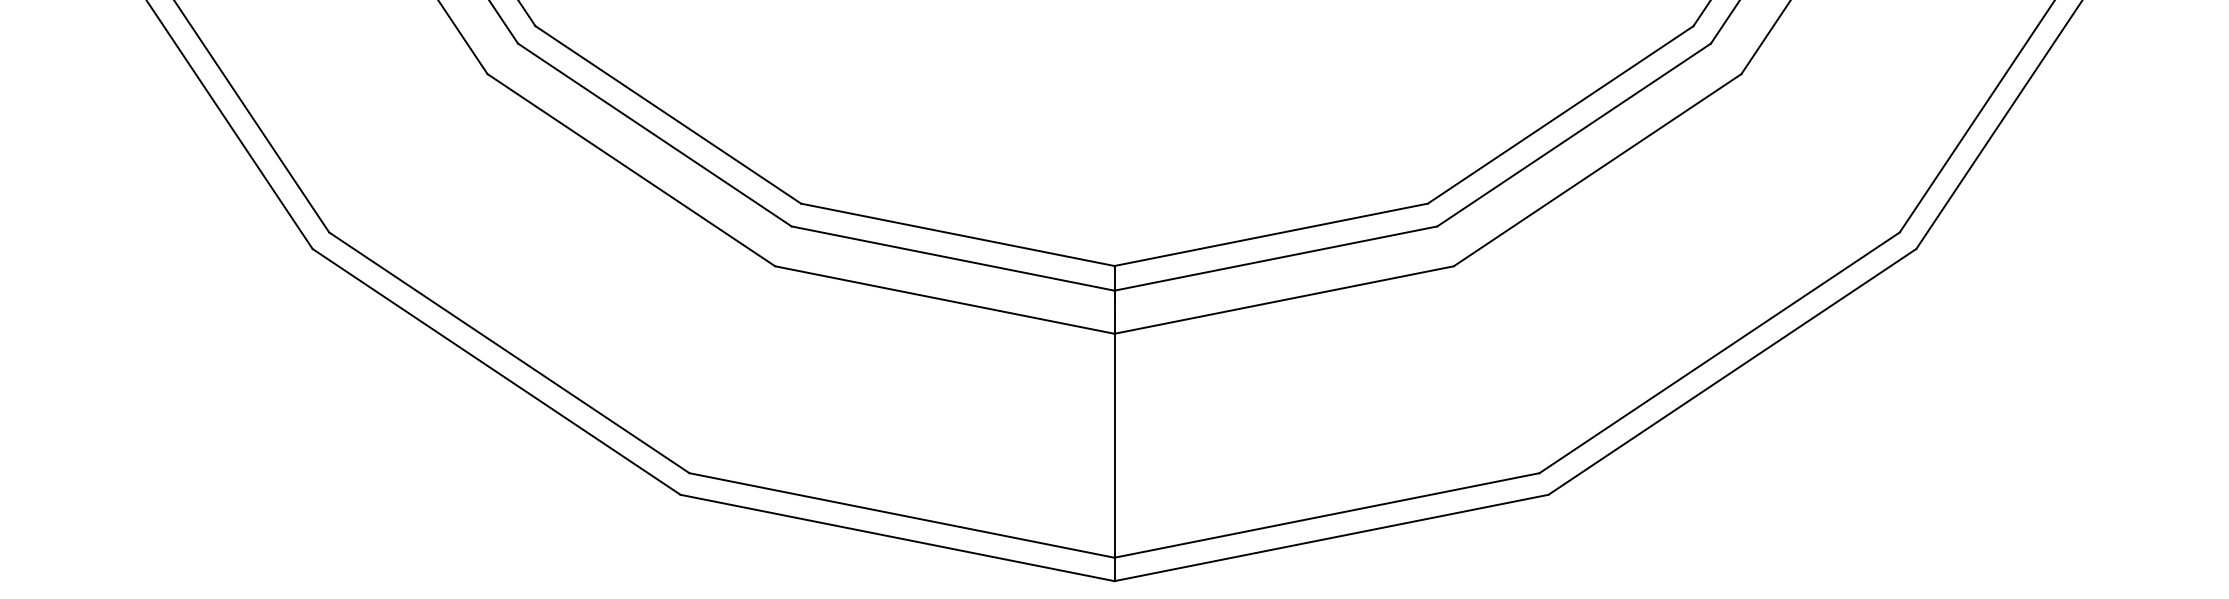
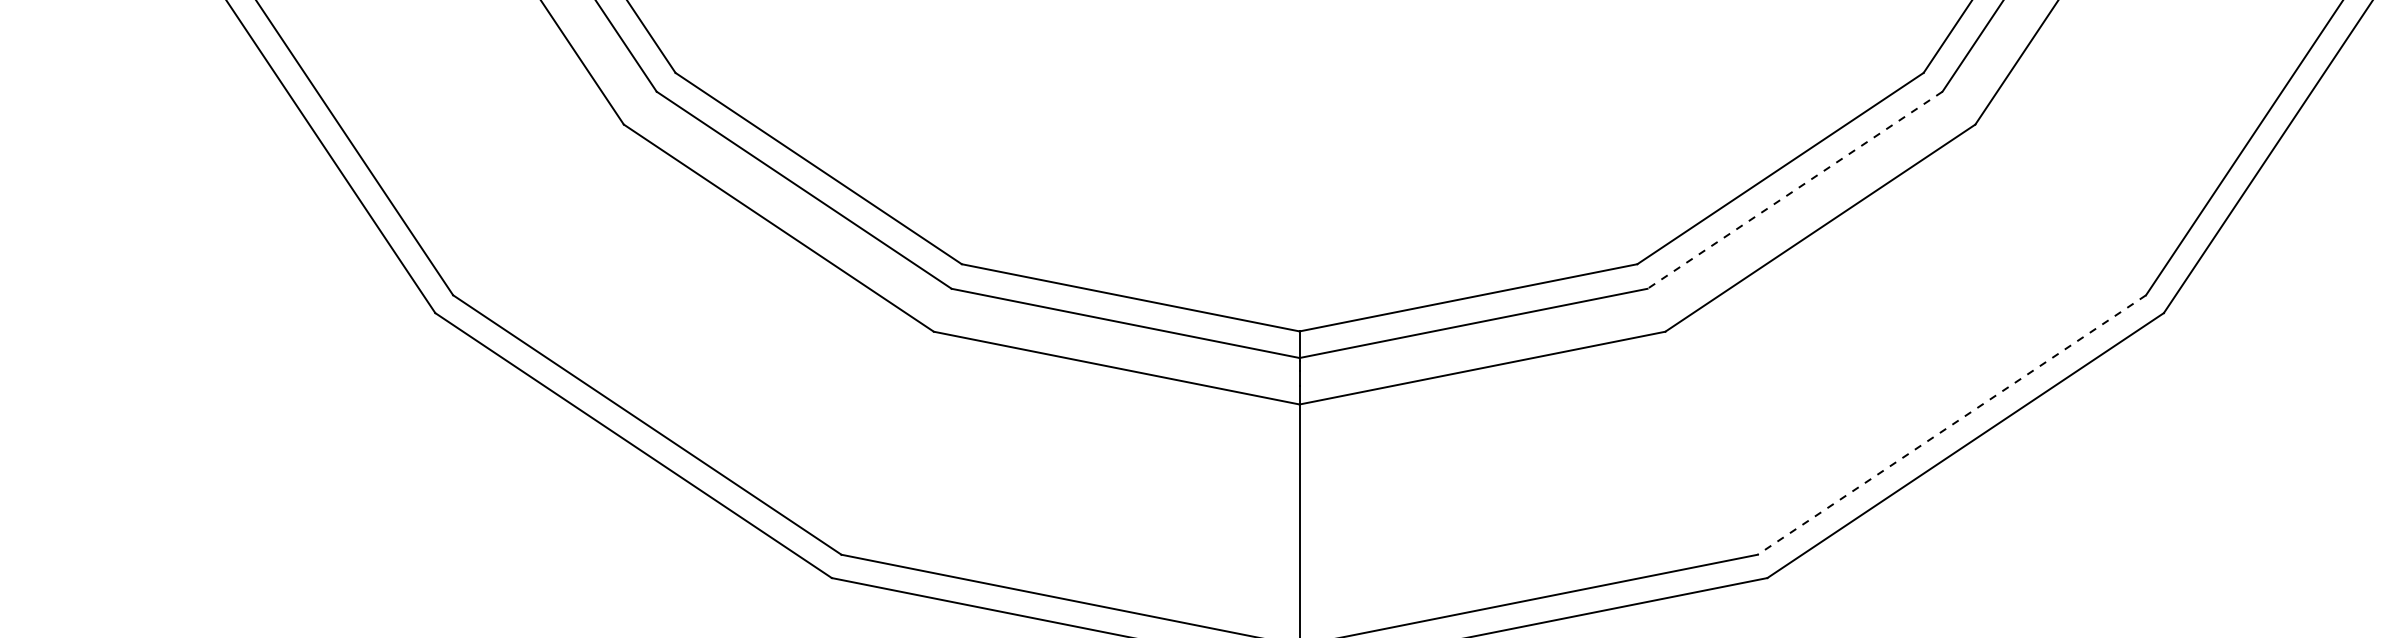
line: (1574, 135) -> (1795, 190), solid -> dashed
line: (1719, 352) -> (1951, 424), solid -> dashed

